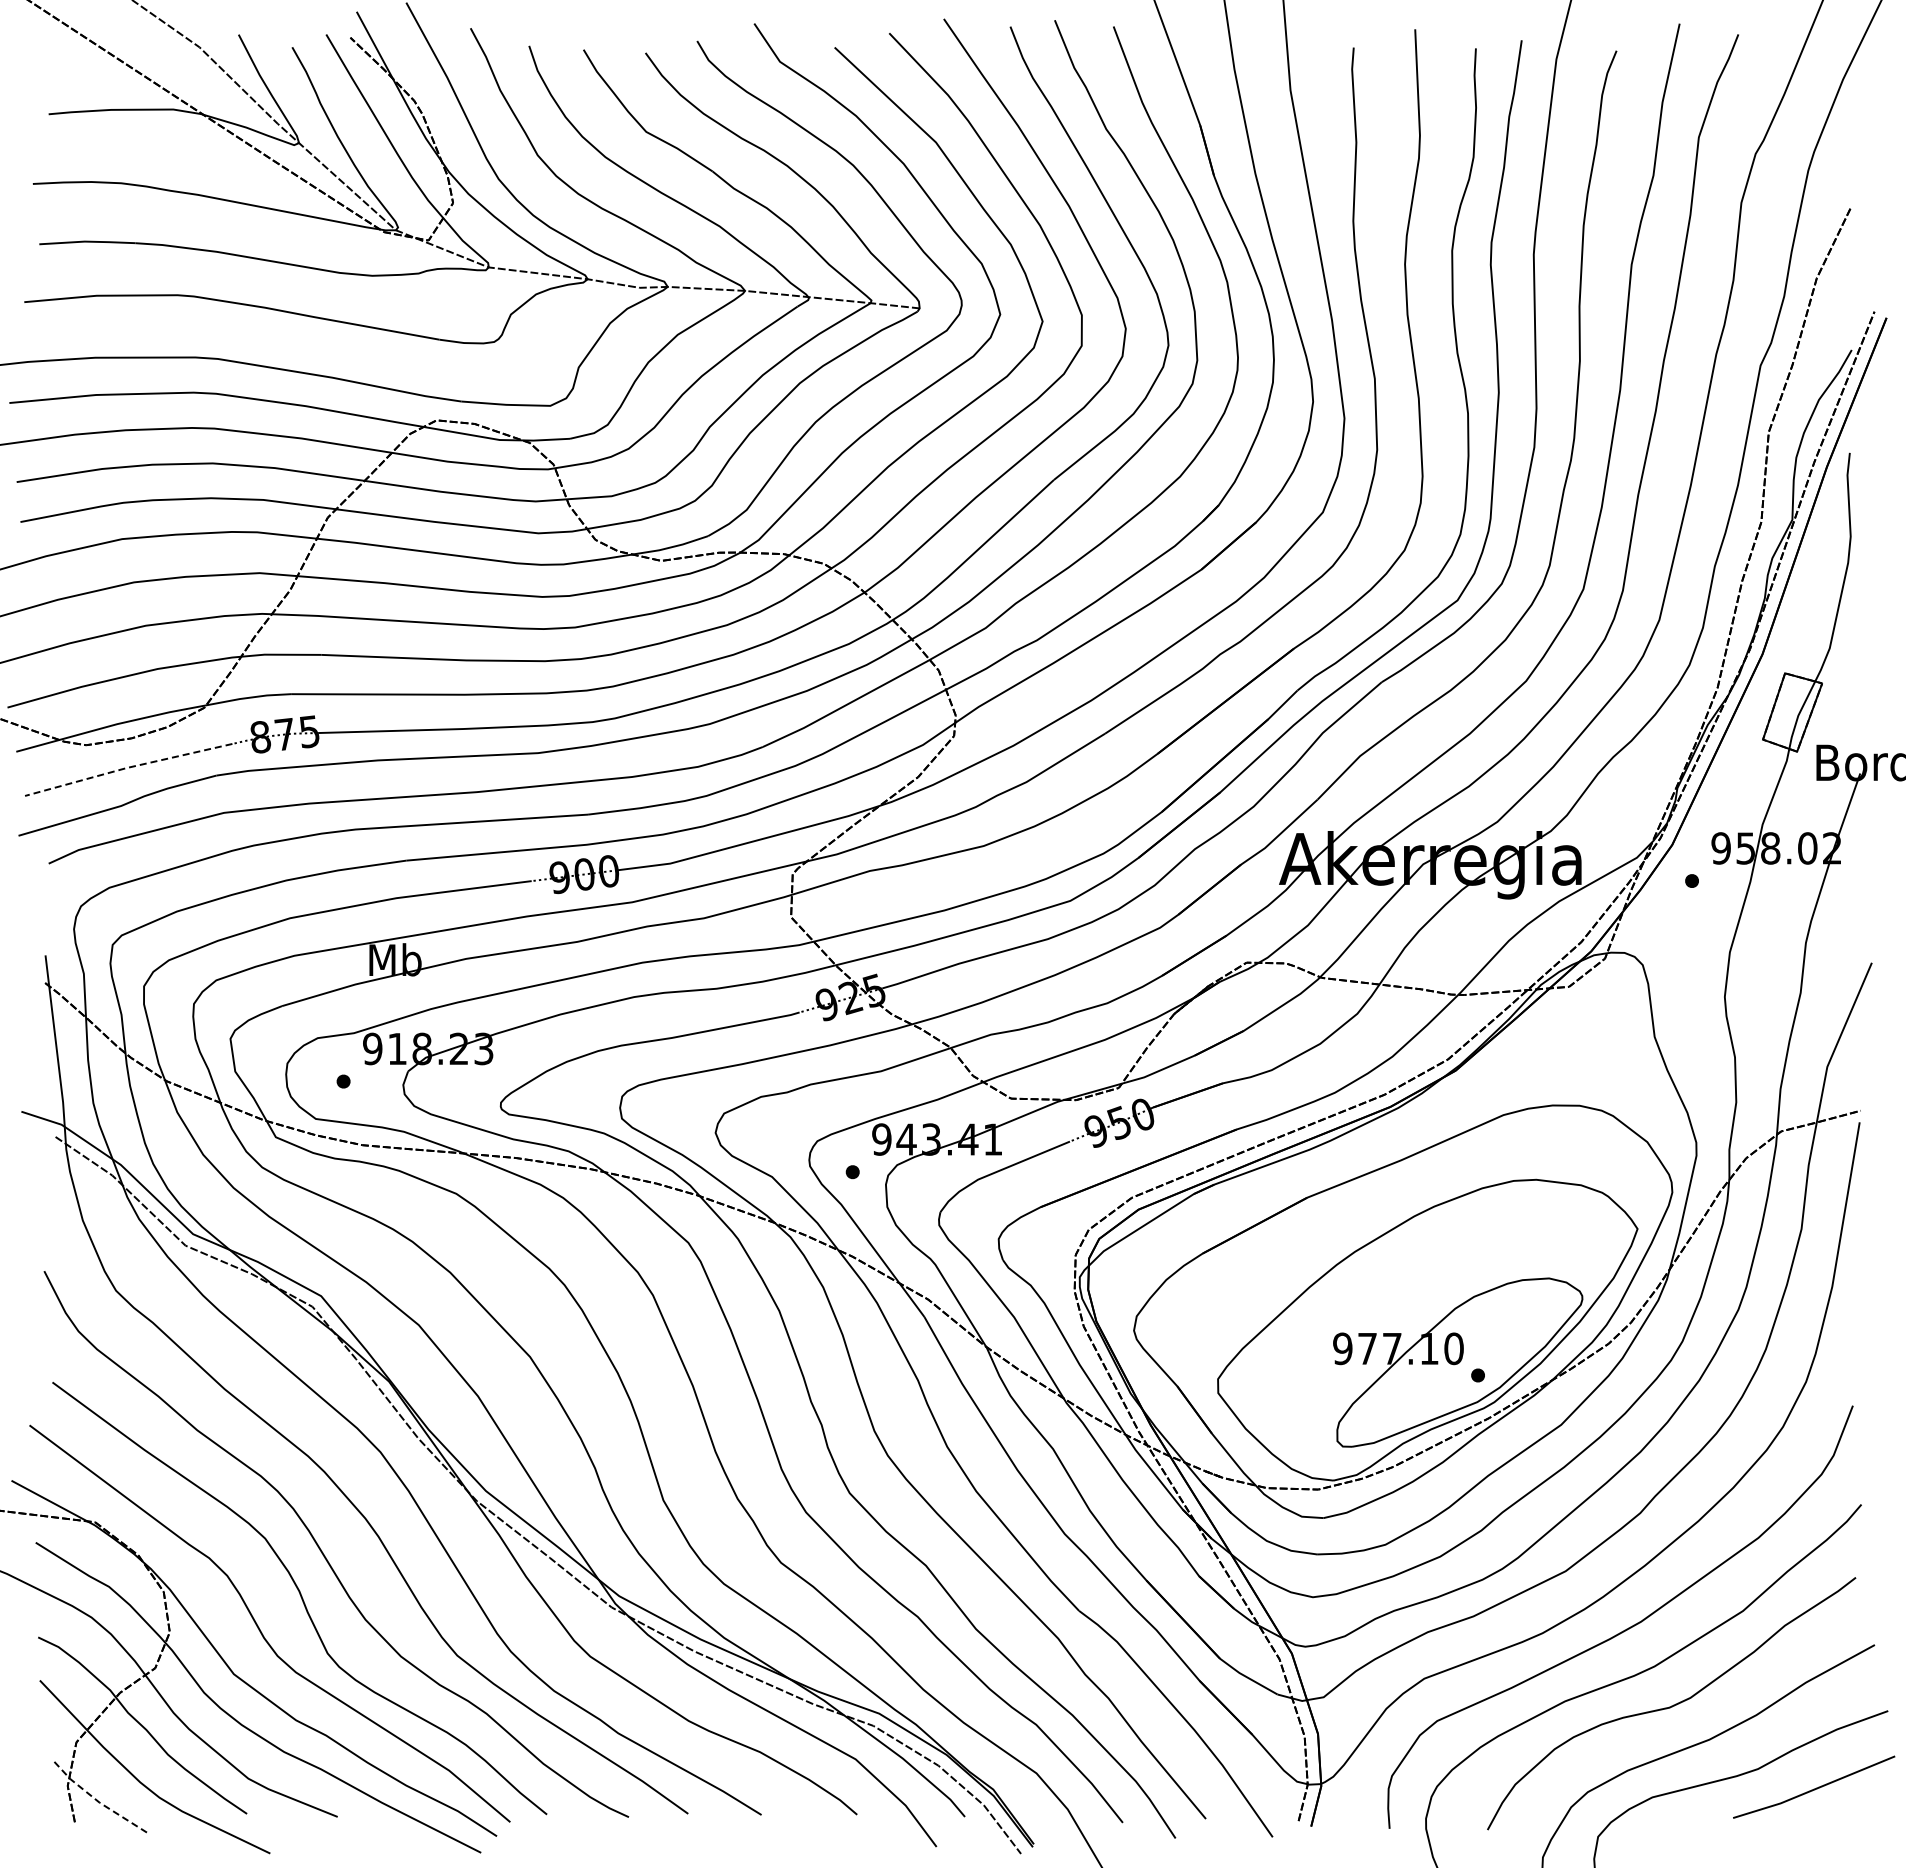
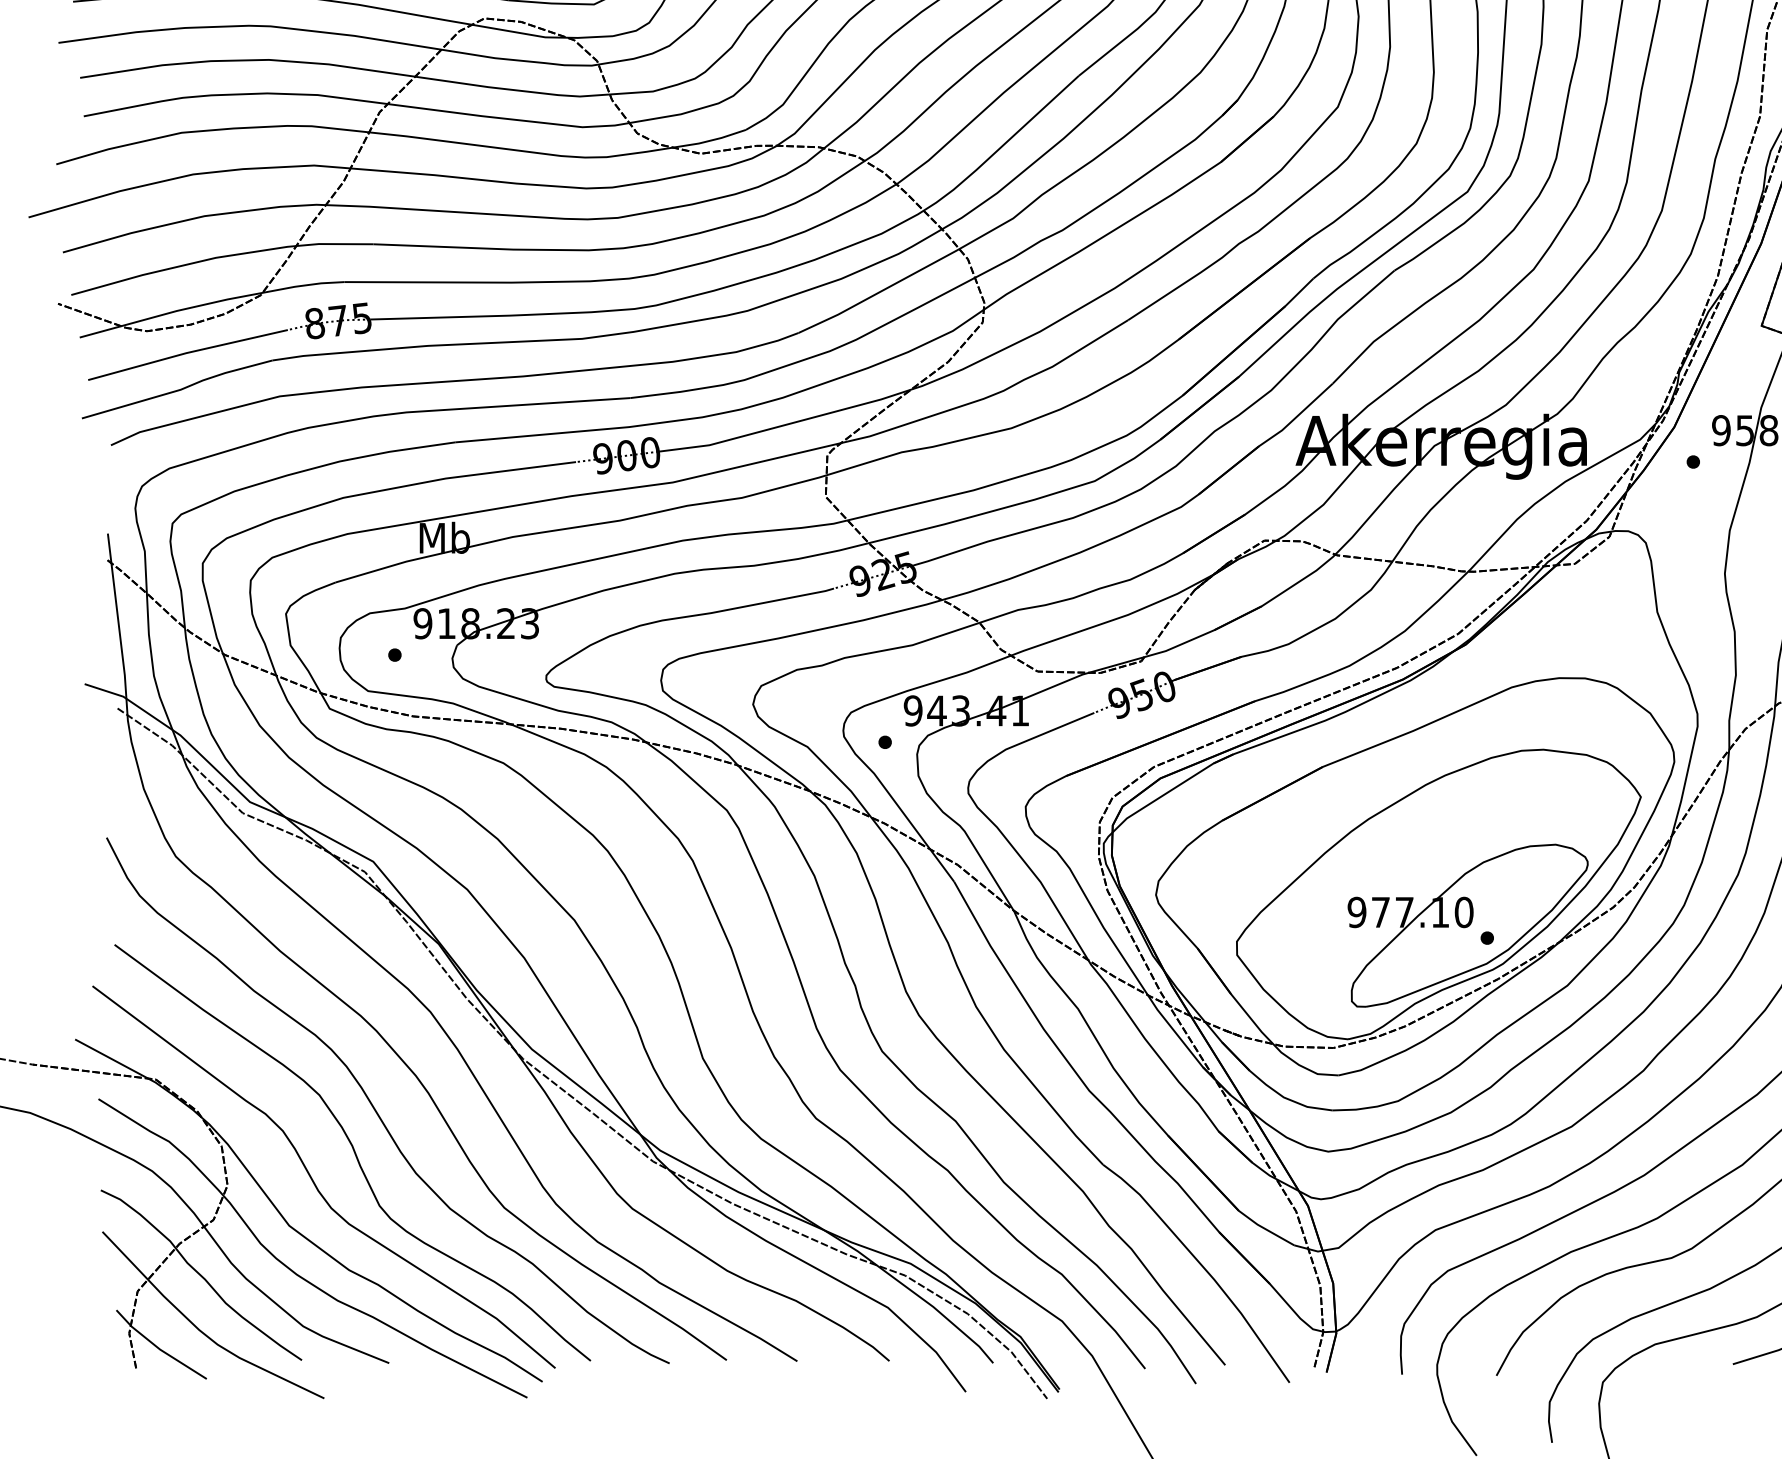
line: (127, 767) -> (186, 352), dashed -> solid
line: (98, 1801) -> (158, 1348), dashed -> solid

